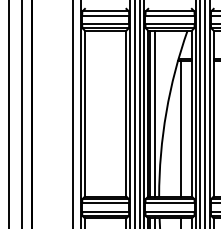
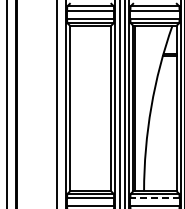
line: (154, 113) -> (139, 108), removed
line: (180, 128) -> (165, 123), removed
line: (170, 203) -> (155, 198), solid -> dashed

